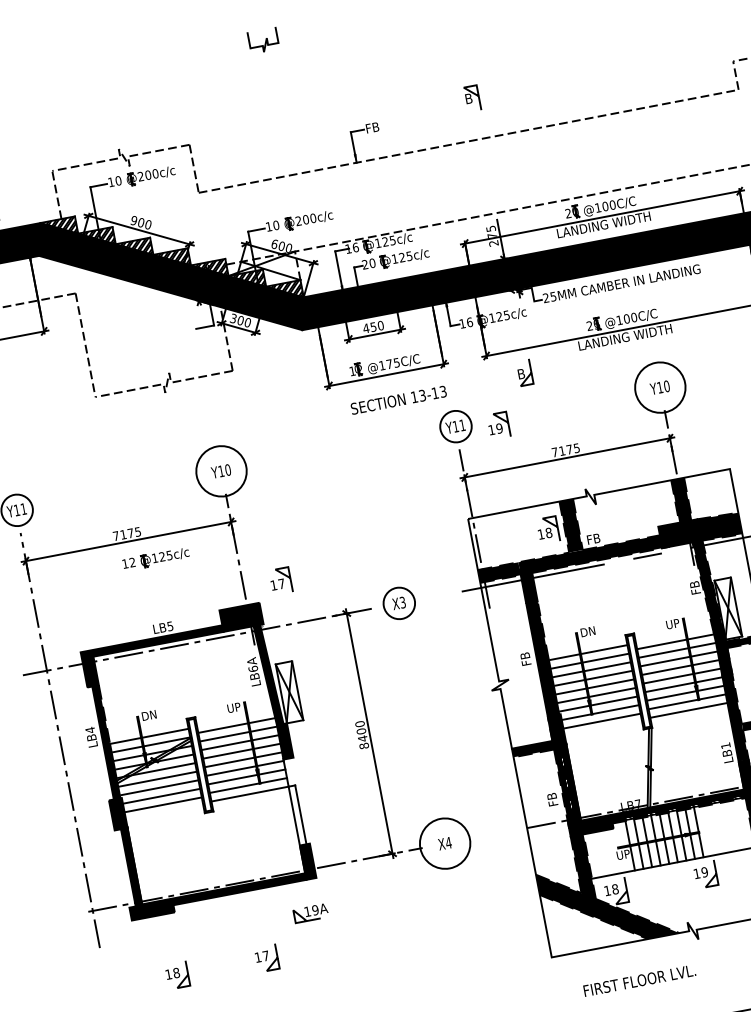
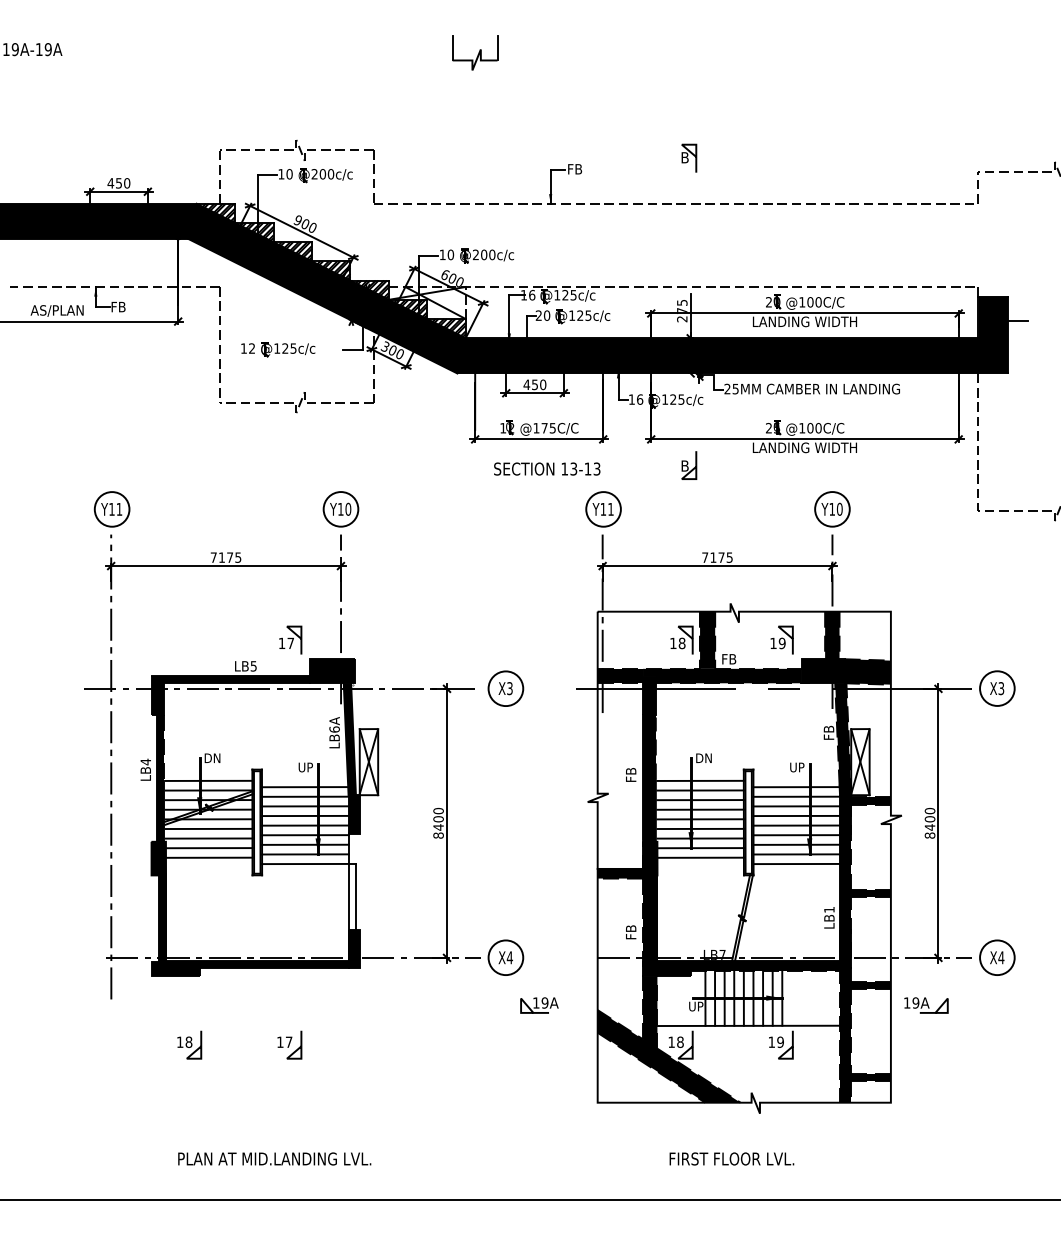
part: (263, 40) -> (475, 52), size x1.43
circle: (660, 387) -> (832, 509), size x0.62
part: (498, 425) -> (781, 639), moved
circle: (221, 471) -> (340, 509), size x0.62
part: (156, 558) -> (278, 349), moved
part: (280, 580) -> (290, 639), moved
circle: (444, 843) -> (505, 957), size x0.62
part: (310, 913) -> (539, 1005), moved
text: (639, 980) -> (731, 1158), moved

